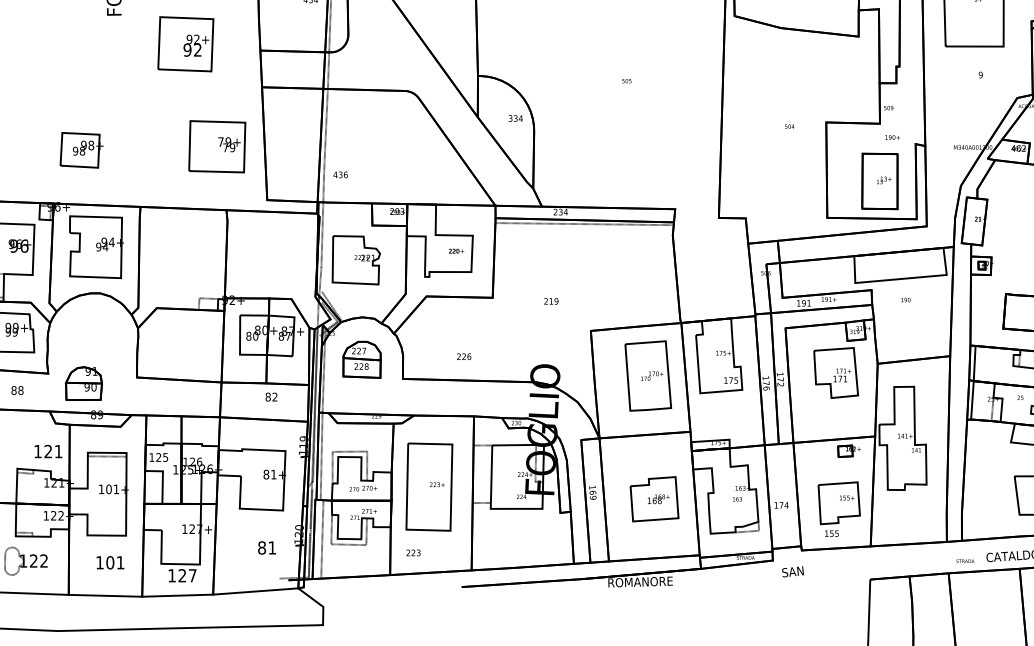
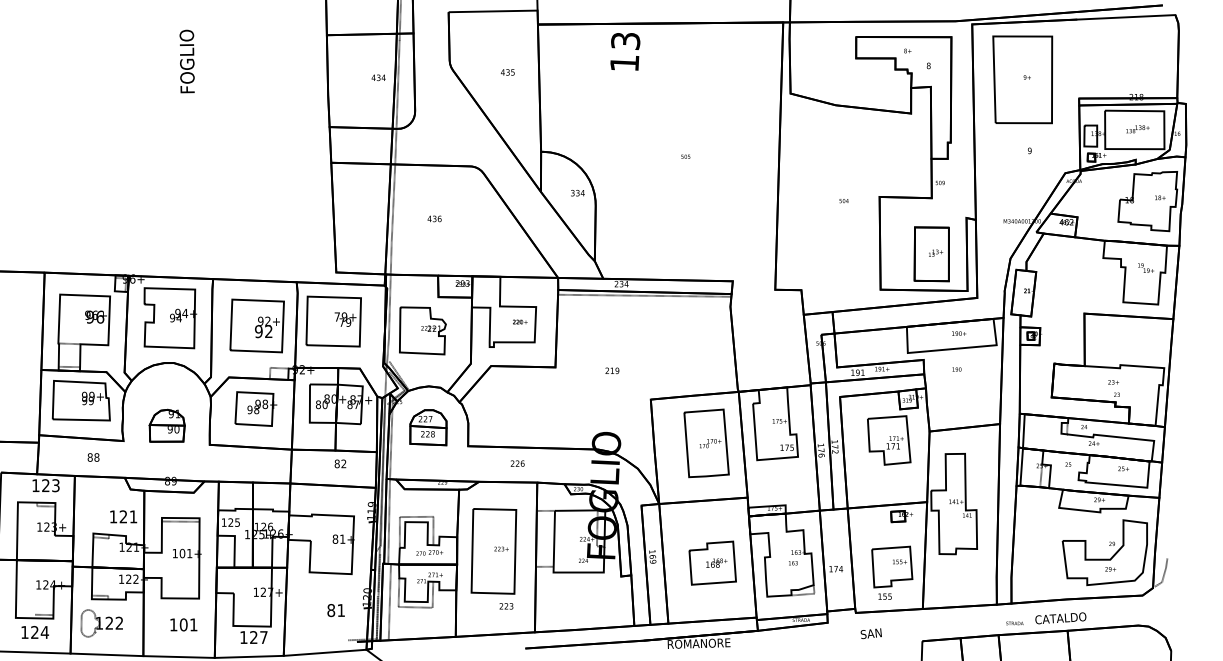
part: (185, 43) -> (256, 325), moved
text: (893, 137) -> (959, 333), moved
part: (217, 146) -> (333, 321), moved
part: (81, 149) -> (255, 408), moved
text: (340, 174) -> (434, 218), moved
text: (463, 356) -> (517, 463), moved
part: (83, 383) -> (166, 425), moved
text: (413, 553) -> (506, 606), moved
text: (792, 571) -> (870, 633), moved

